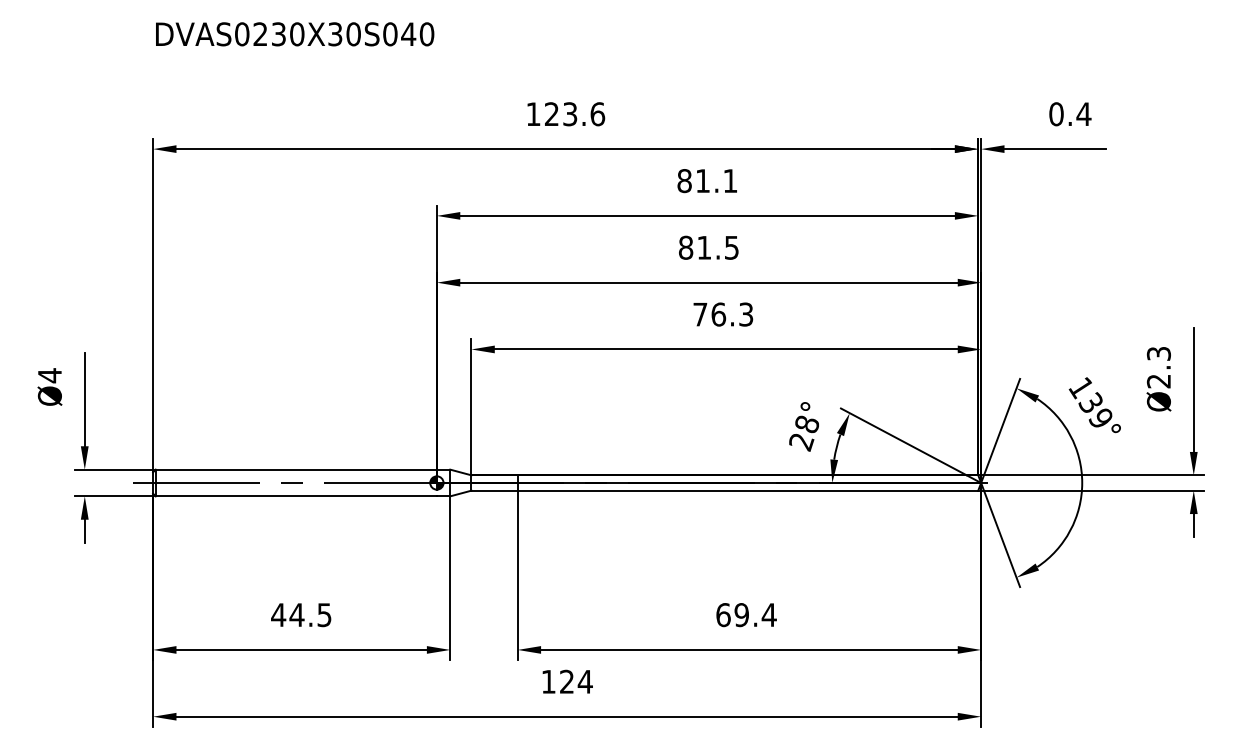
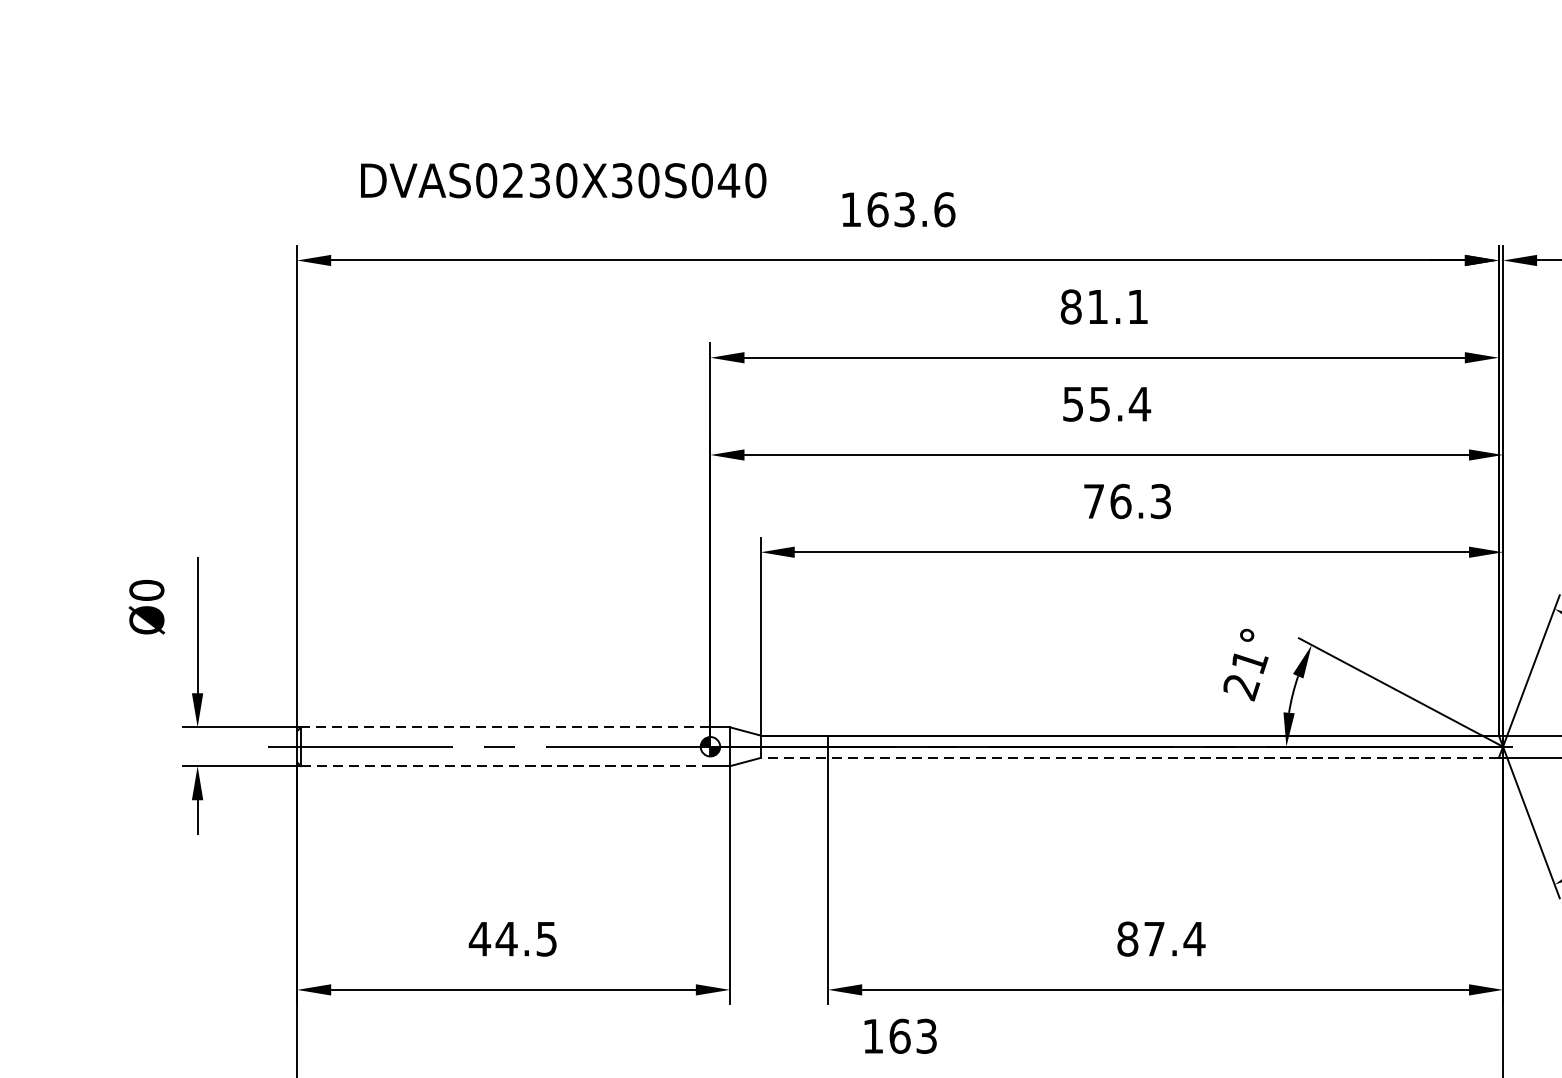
text: (295, 34) -> (564, 180), moved
text: (551, 114) -> (877, 210), 123.6 -> 163.6
text: (709, 247) -> (1107, 403), 81.5 -> 55.4
text: (49, 375) -> (146, 590), Ø4 -> Ø0
text: (807, 424) -> (1250, 661), 28° -> 21°
line: (296, 469) -> (505, 727), solid -> dashed
line: (724, 490) -> (1129, 757), solid -> dashed
line: (296, 496) -> (505, 766), solid -> dashed
text: (732, 615) -> (1140, 939), 69.4 -> 87.4
text: (576, 681) -> (913, 1035), 124 -> 163

